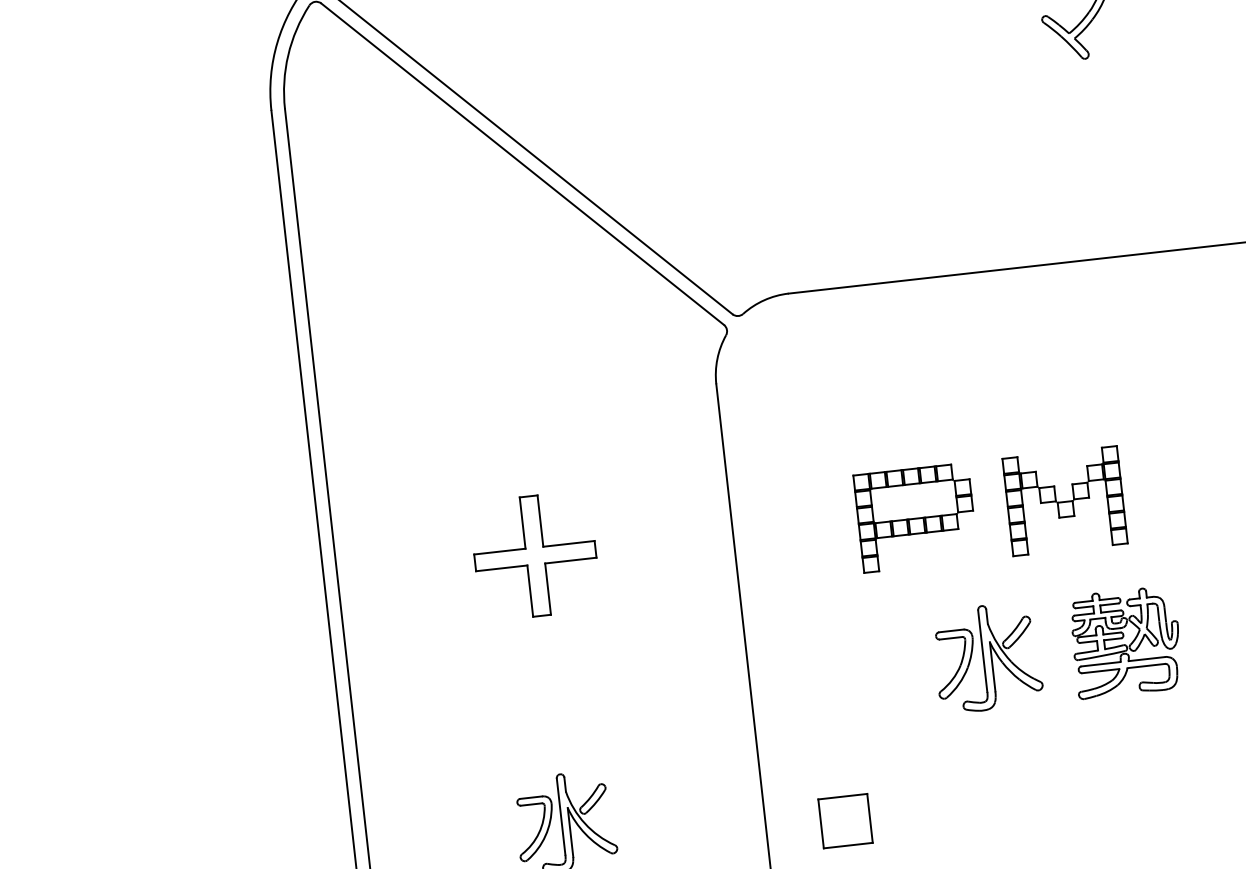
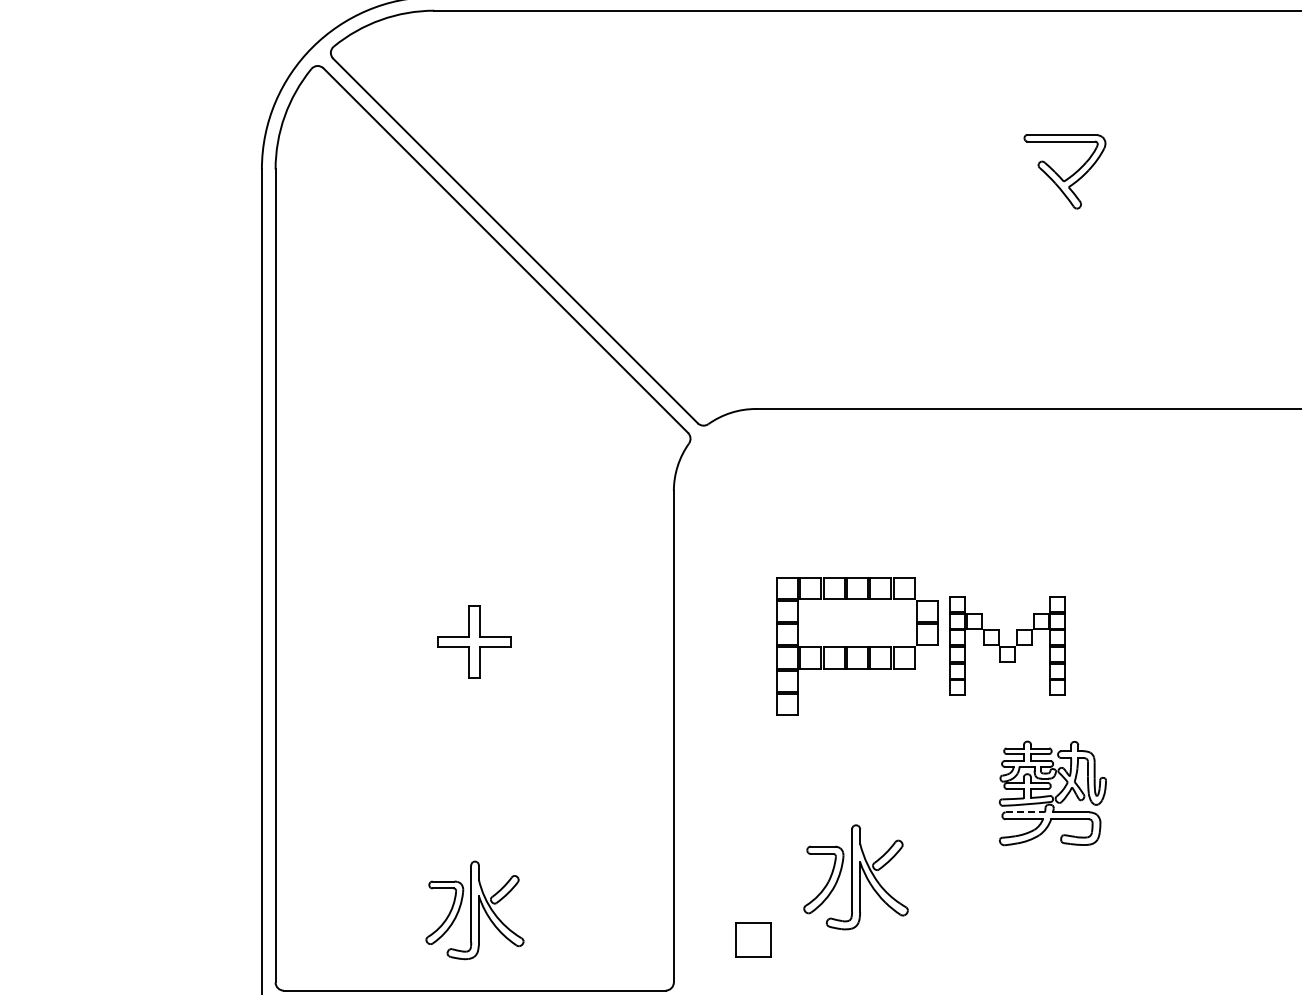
part: (915, 517) -> (857, 645), size x1.4
part: (535, 555) -> (474, 641), size x0.6
part: (986, 657) -> (855, 877), moved
line: (1101, 664) -> (1025, 812), solid -> dashed
part: (845, 820) -> (753, 939), size x0.7

